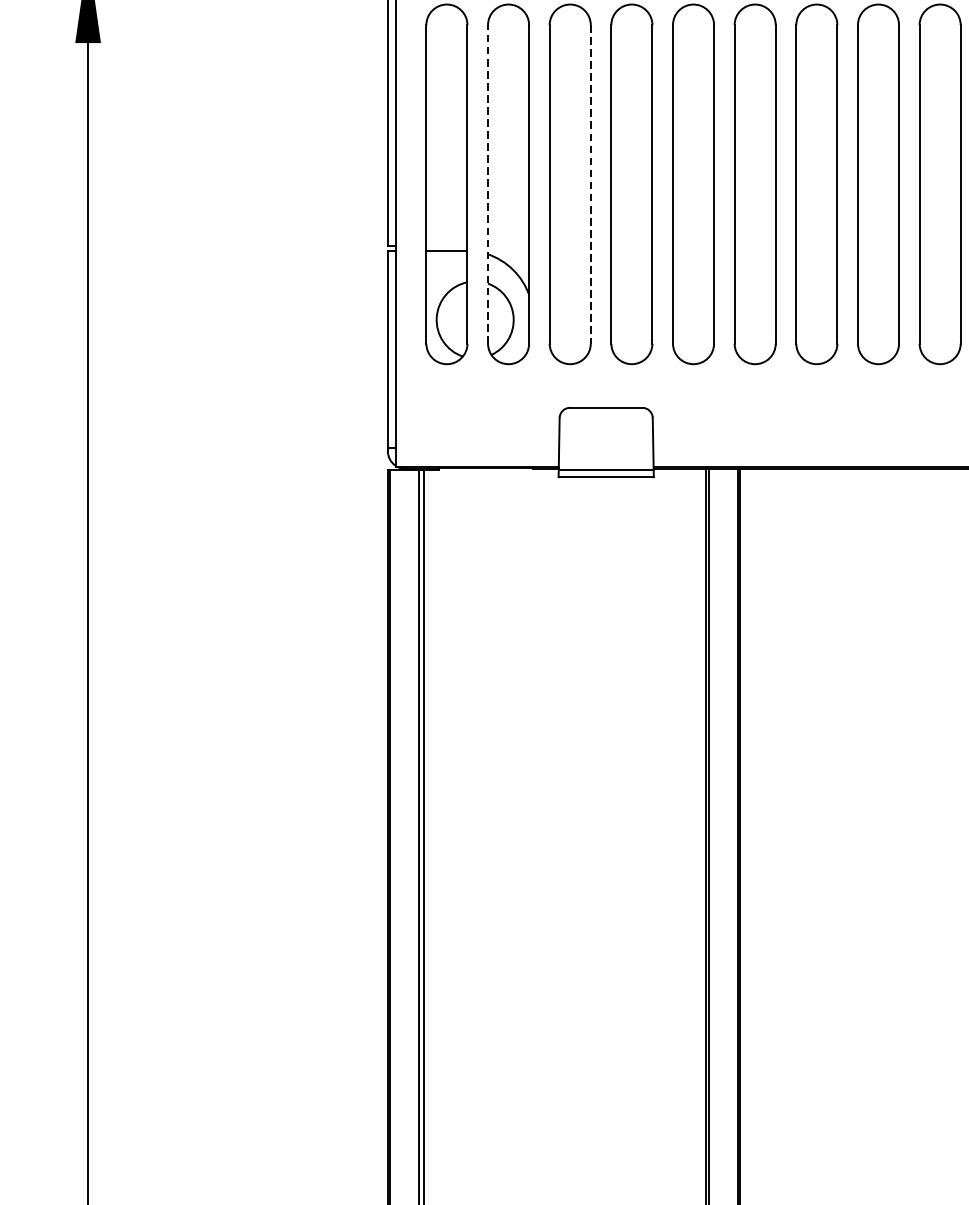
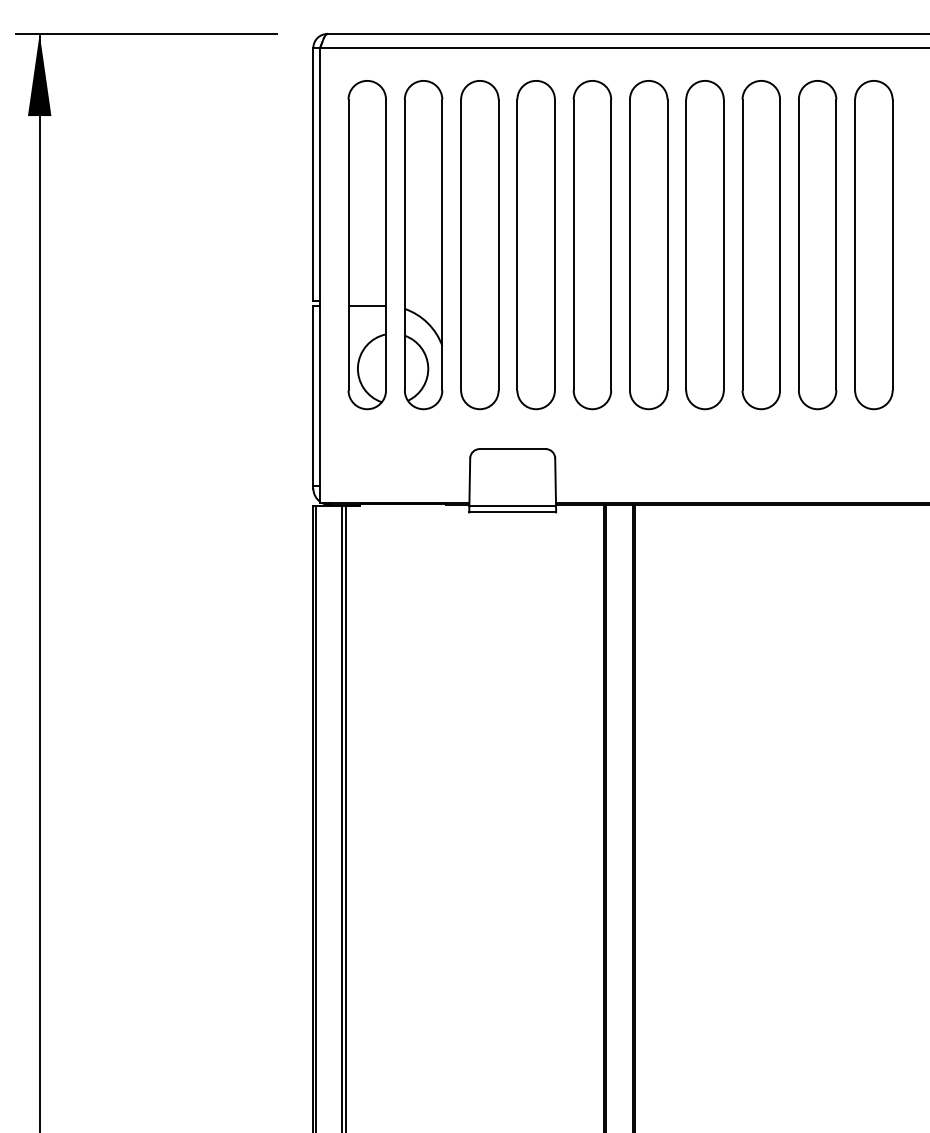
line: (487, 183) -> (404, 244), dashed -> solid
line: (590, 184) -> (498, 245), dashed -> solid

